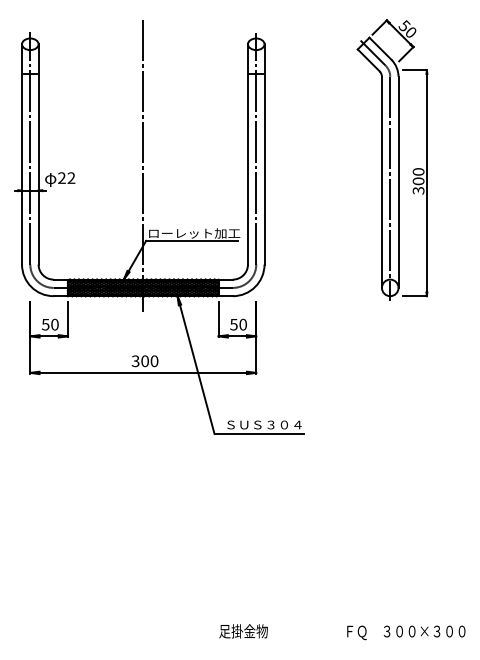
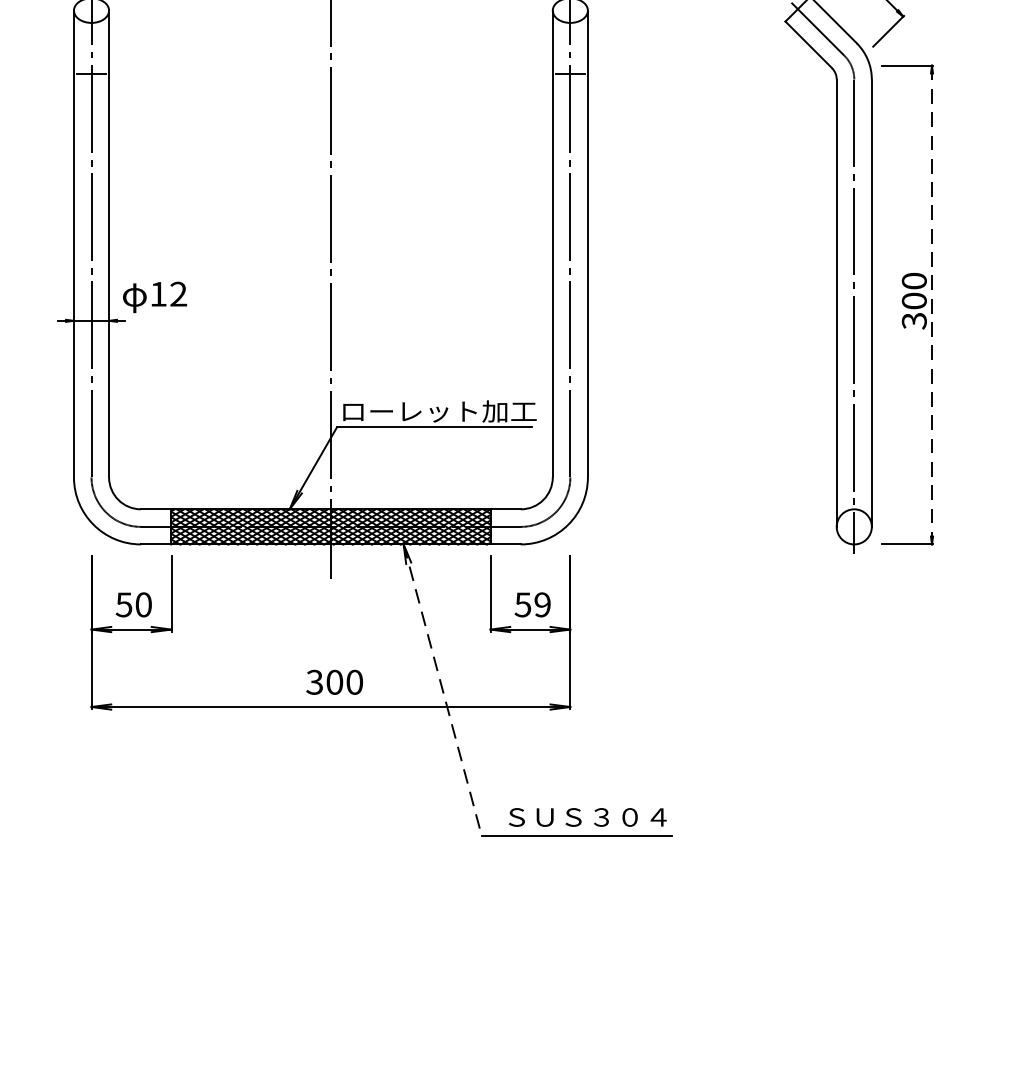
text: (61, 177) -> (157, 292), 22 -> 12
line: (426, 183) -> (931, 305), solid -> dashed
text: (242, 324) -> (541, 604), 50 -> 59
line: (196, 365) -> (443, 691), solid -> dashed

